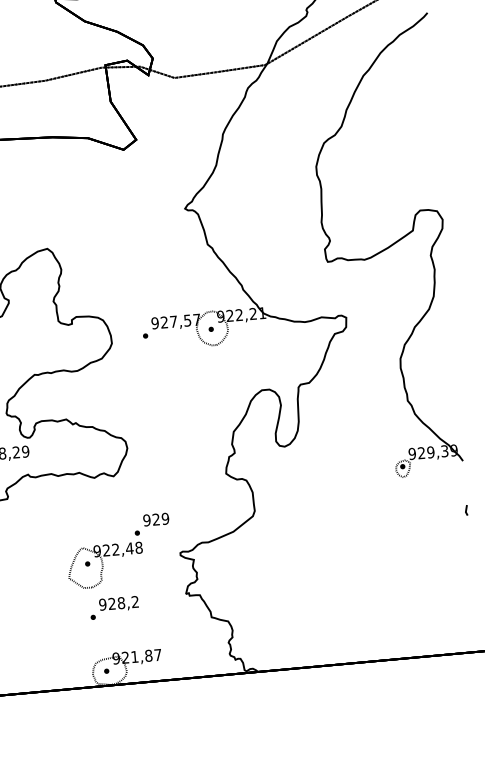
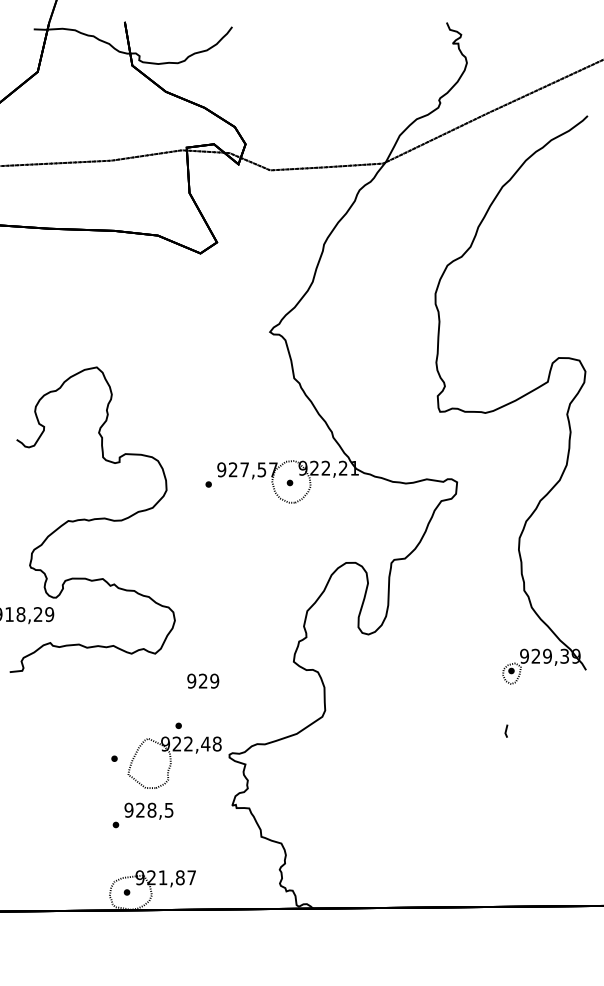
line: (466, 509) -> (506, 730), moved
text: (156, 519) -> (203, 680), moved
part: (105, 565) -> (174, 762), moved
text: (135, 601) -> (169, 809), 928,2 -> 928,5

